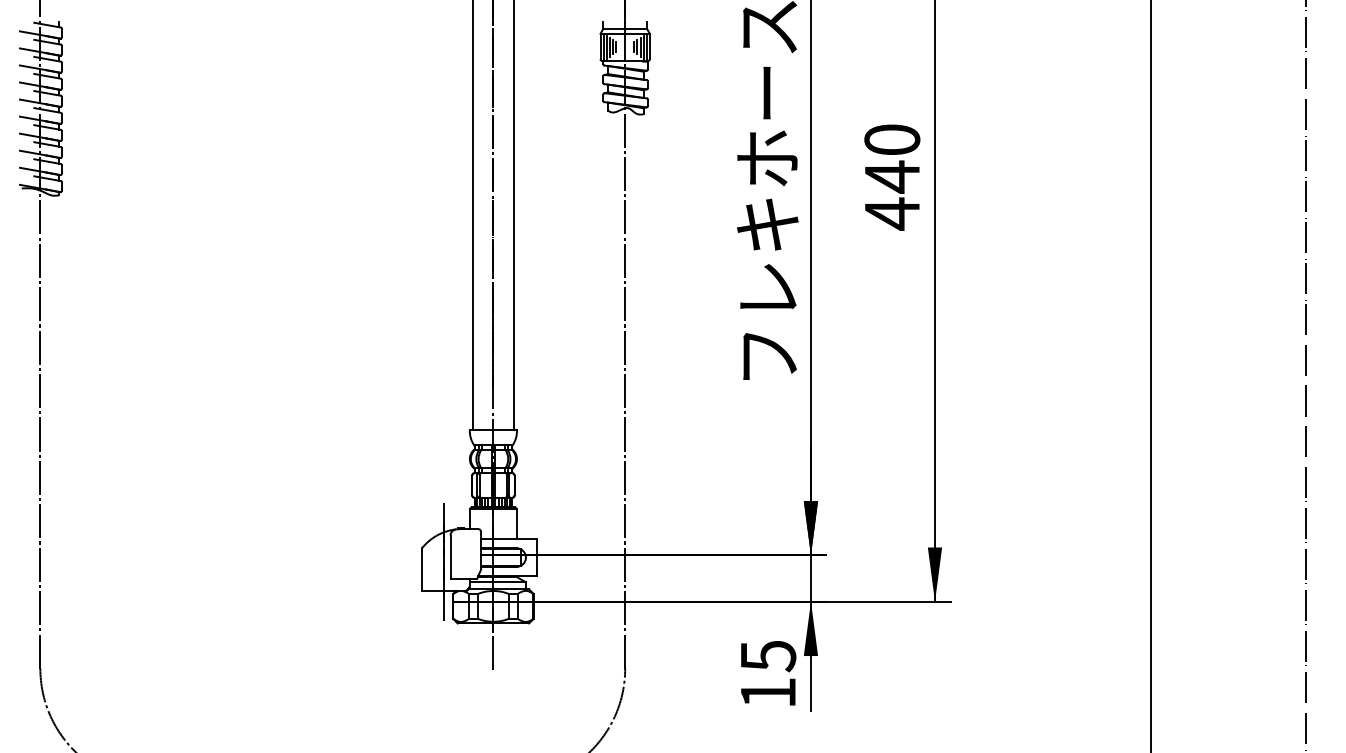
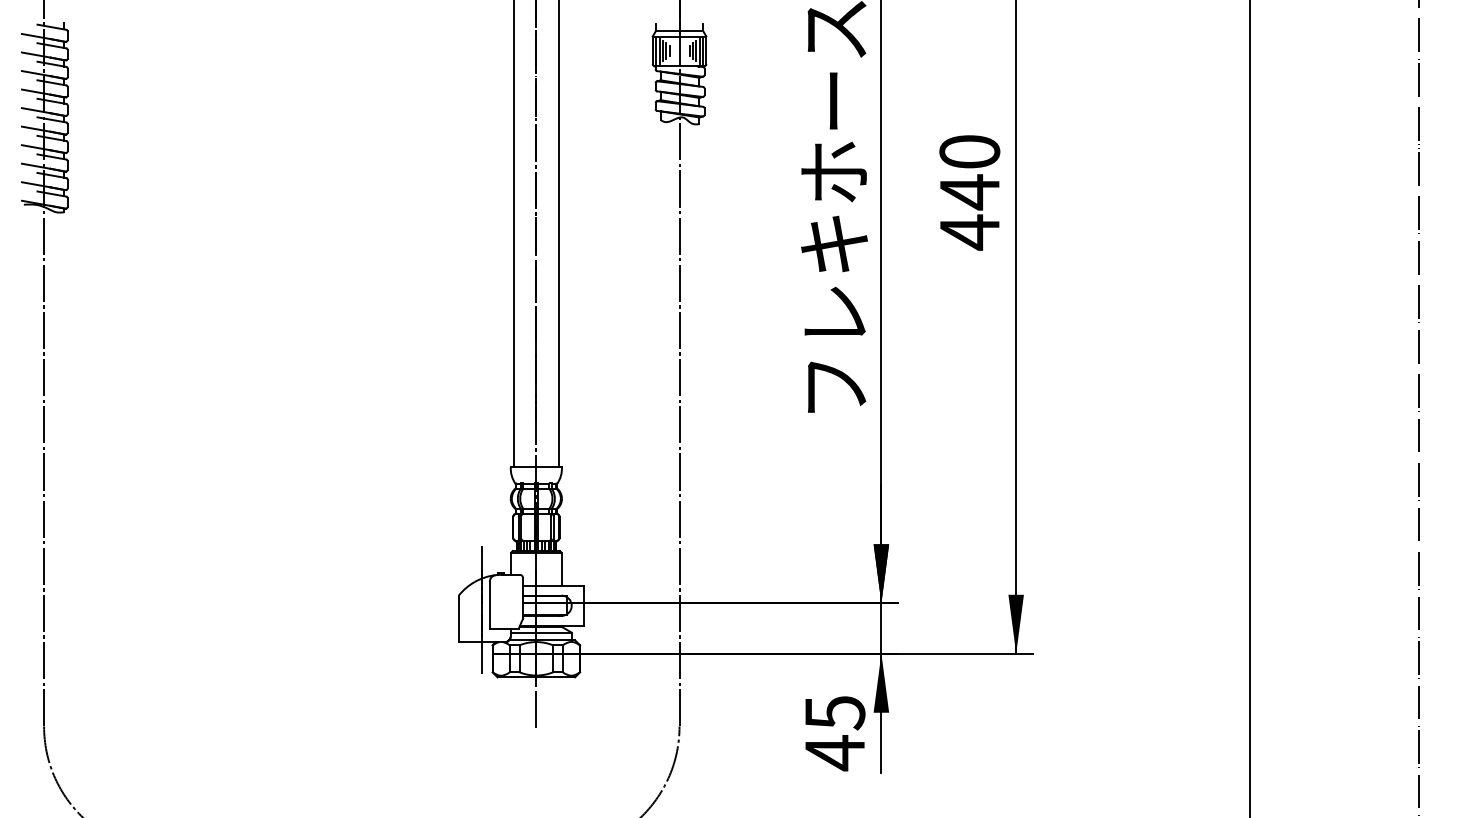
text: (768, 692) -> (835, 752), 15 -> 45

